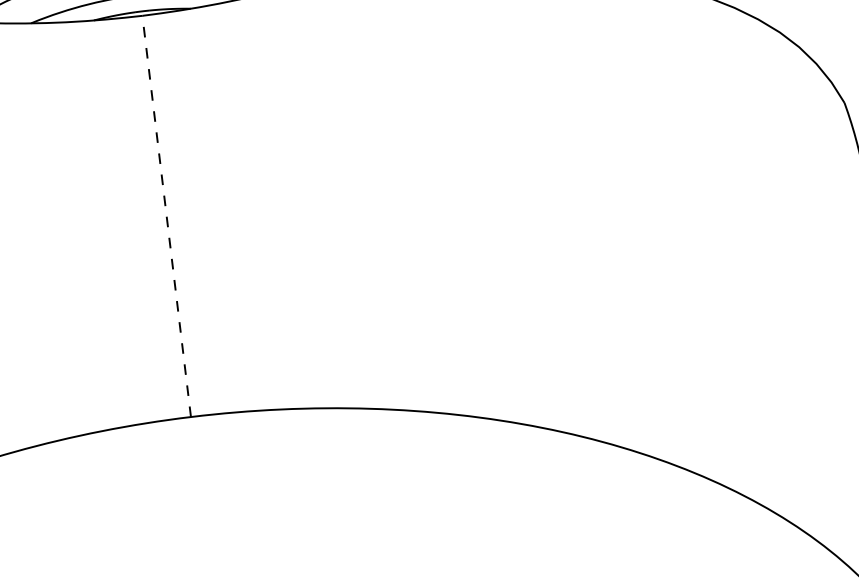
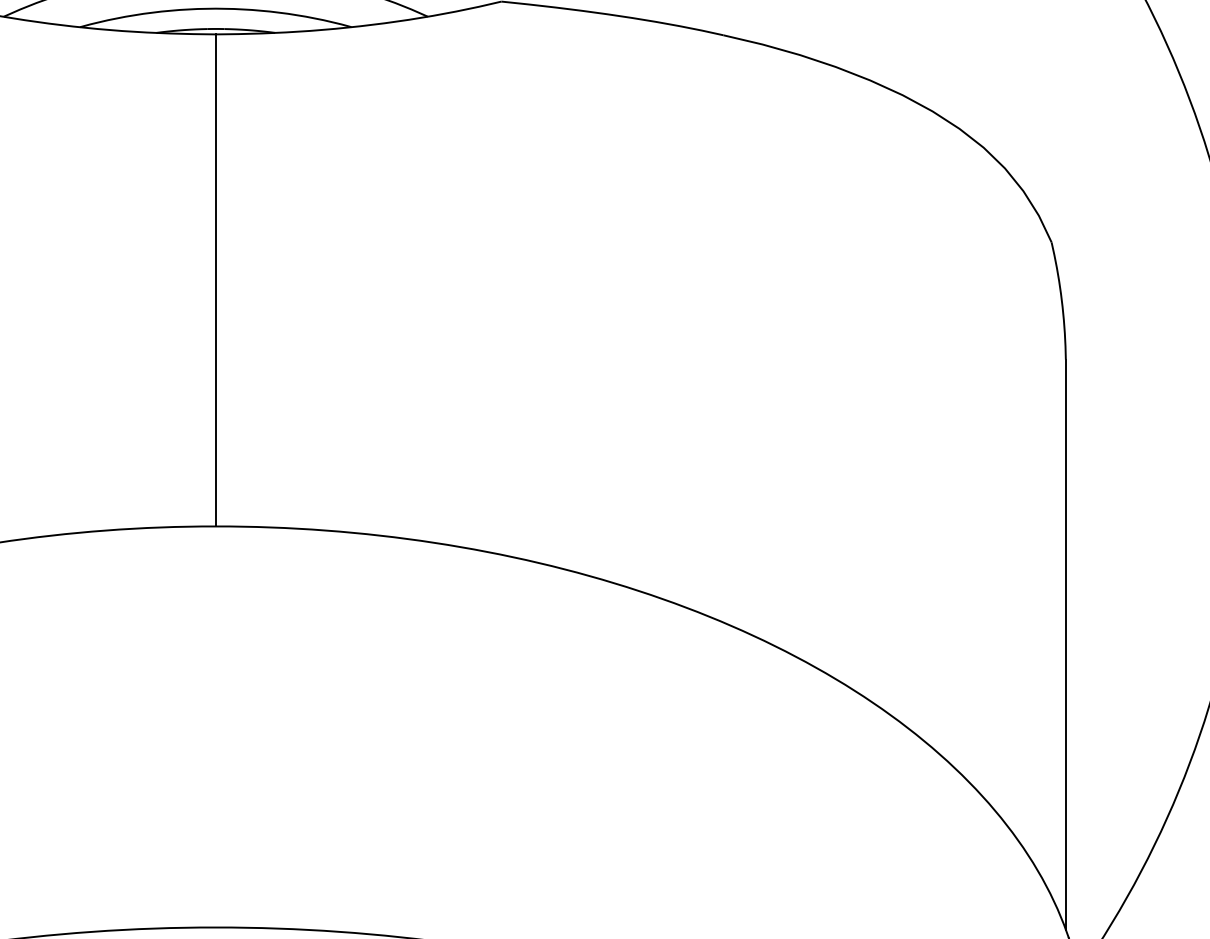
line: (166, 215) -> (215, 279), dashed -> solid

